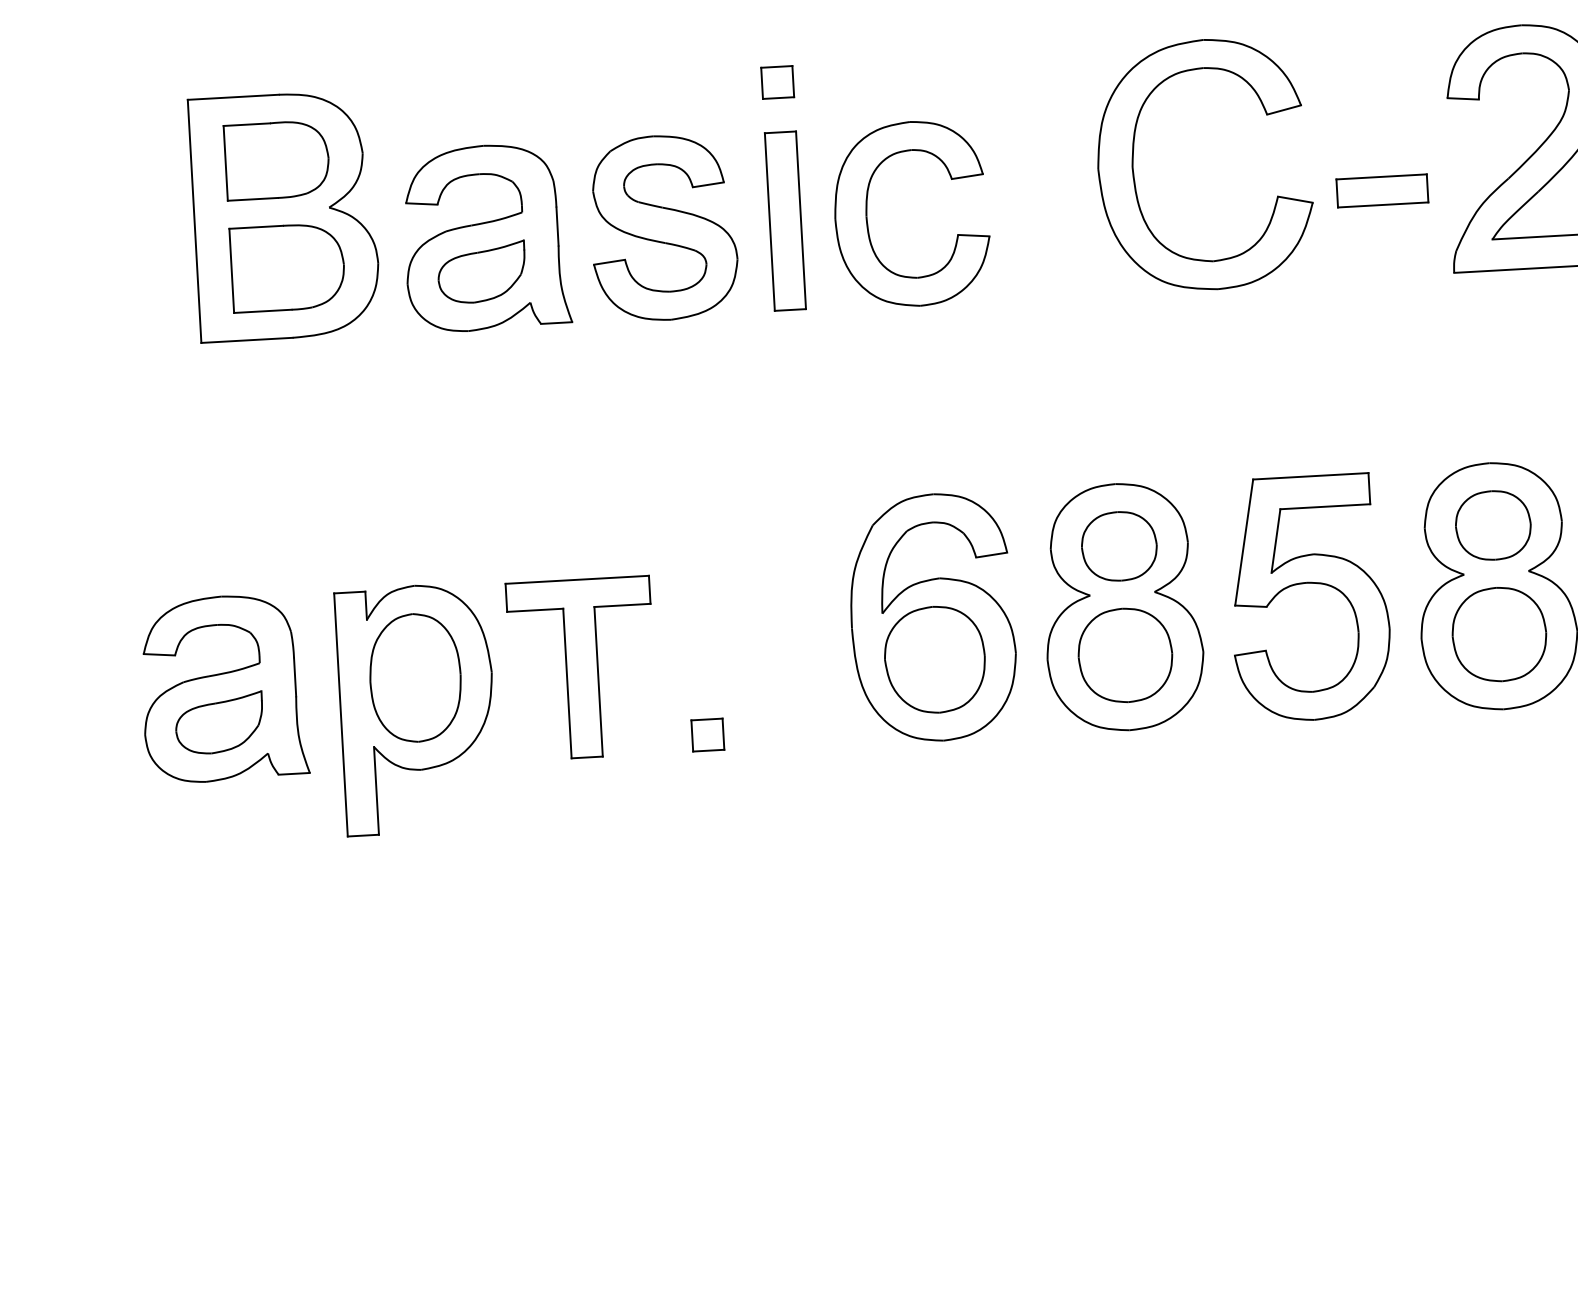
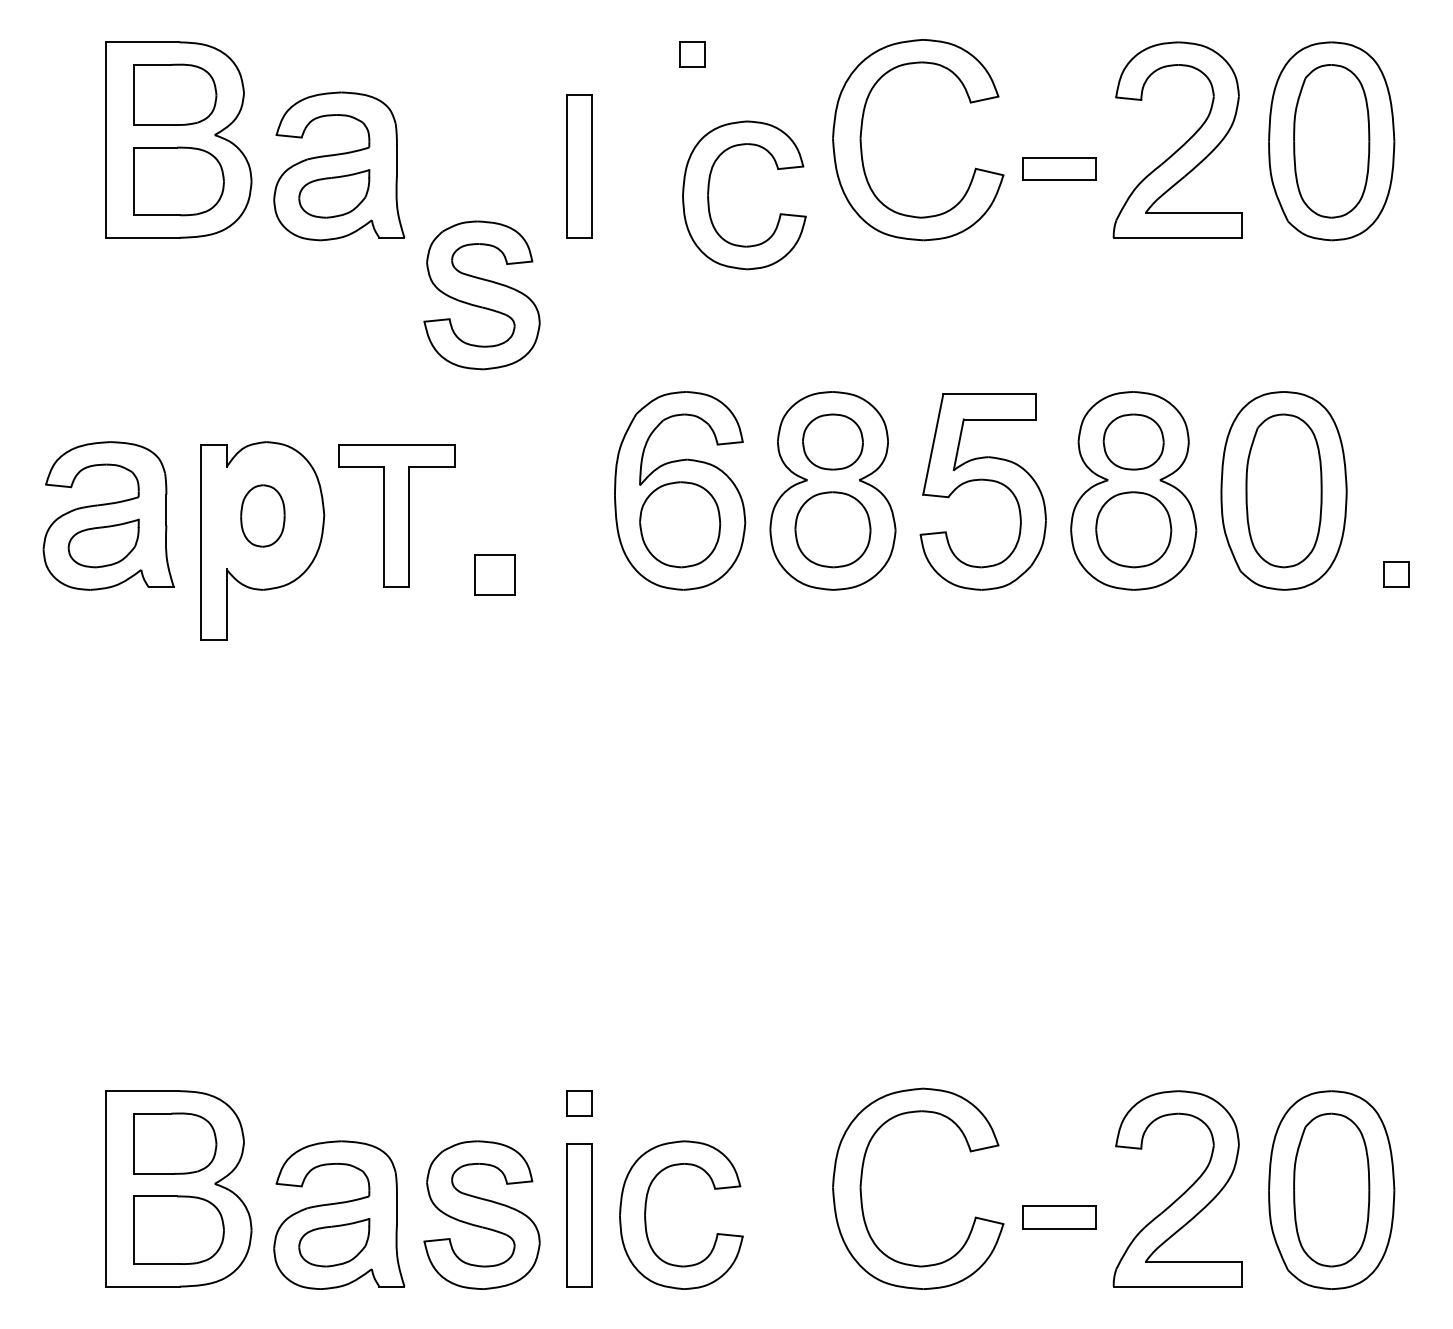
part: (777, 82) -> (692, 54), moved
part: (868, 212) -> (709, 192), moved
part: (663, 228) -> (481, 295), moved
part: (415, 677) -> (262, 515), size x0.6
part: (707, 734) -> (494, 574), size x1.6

